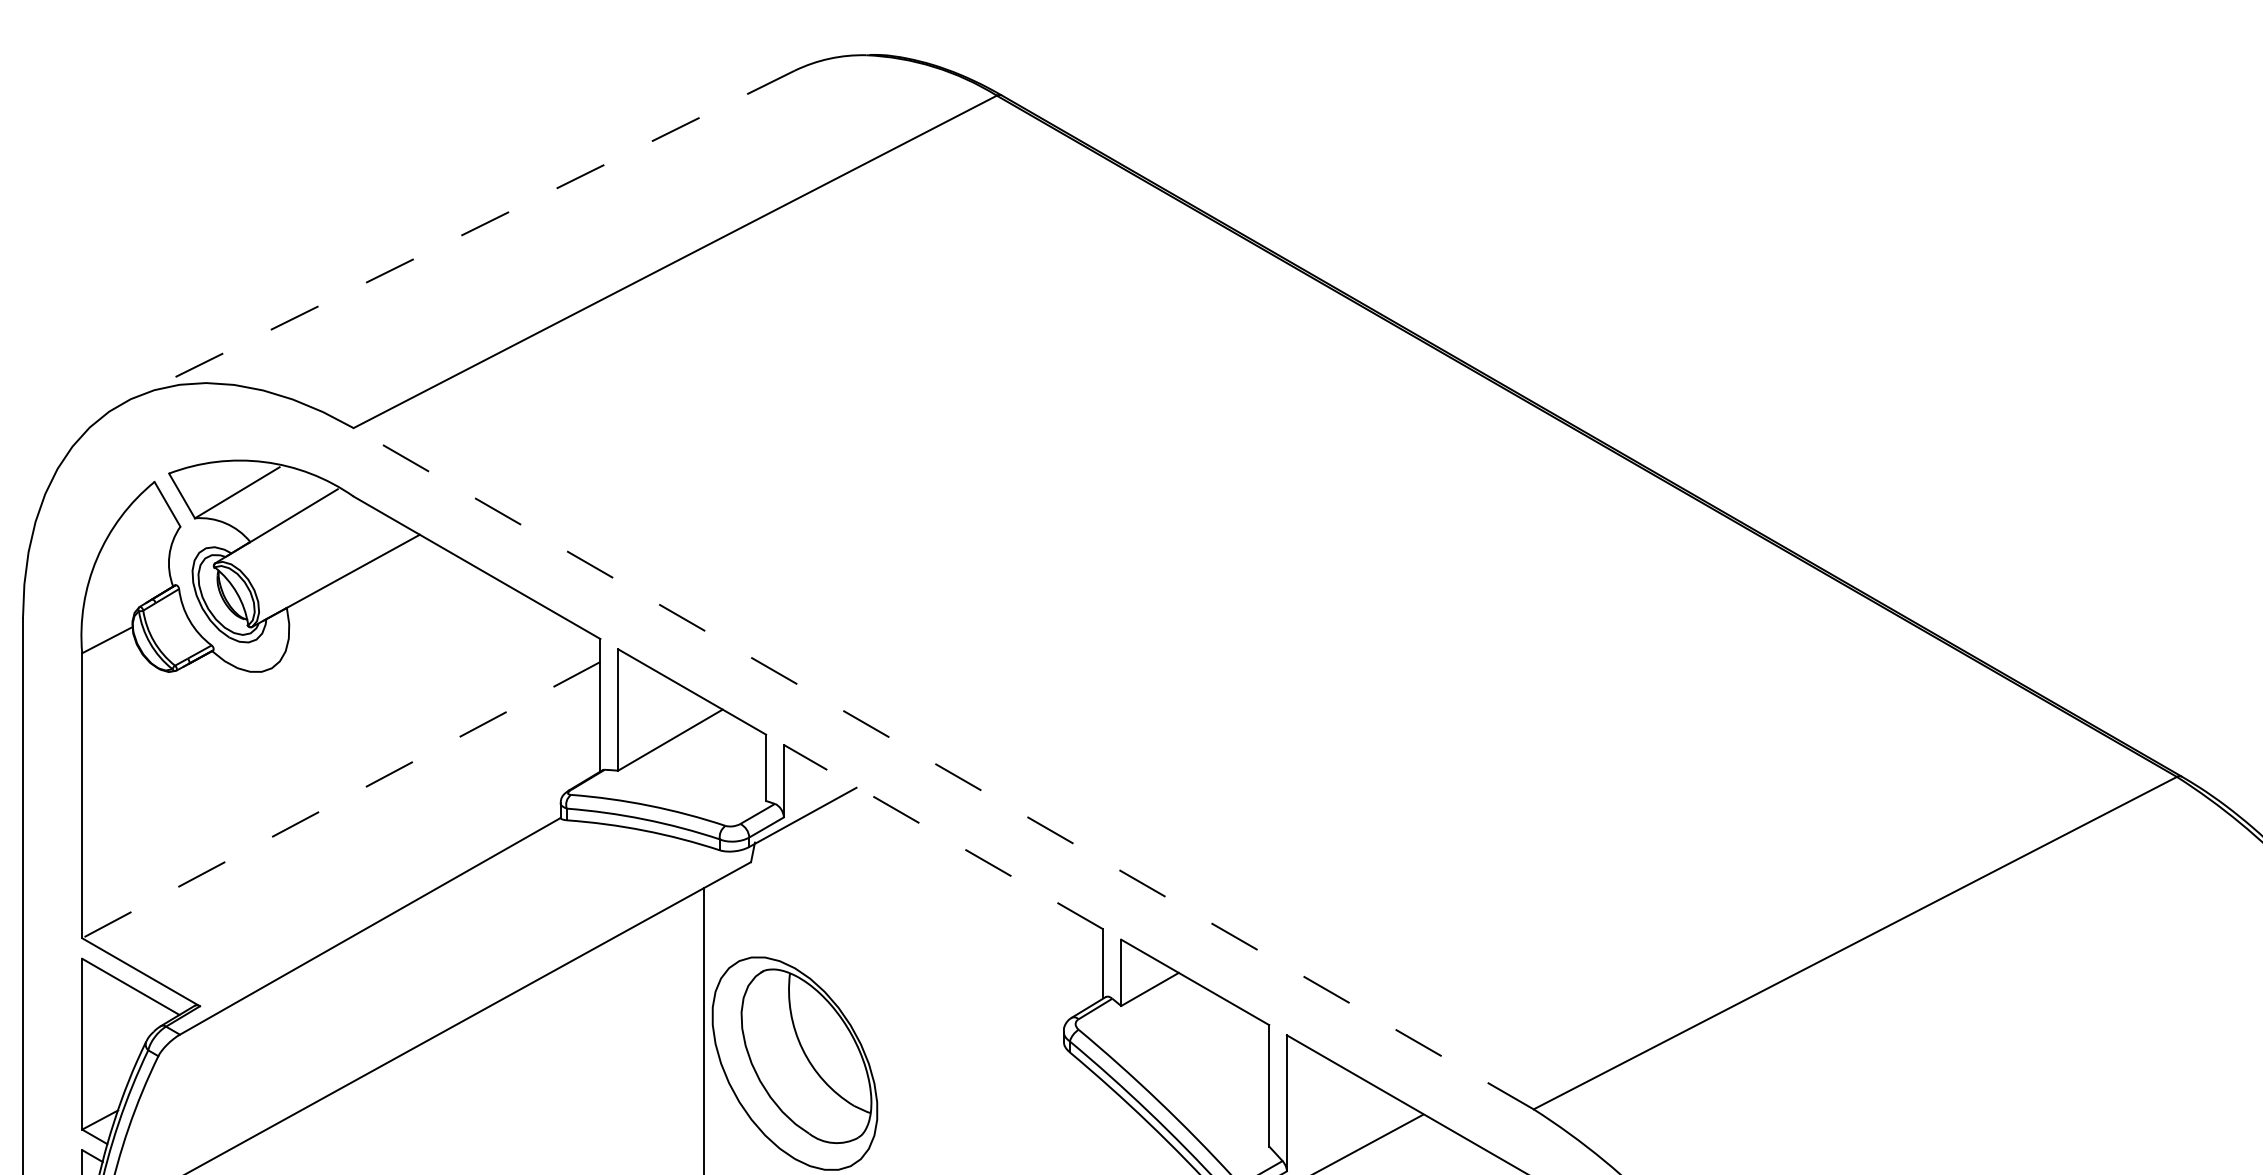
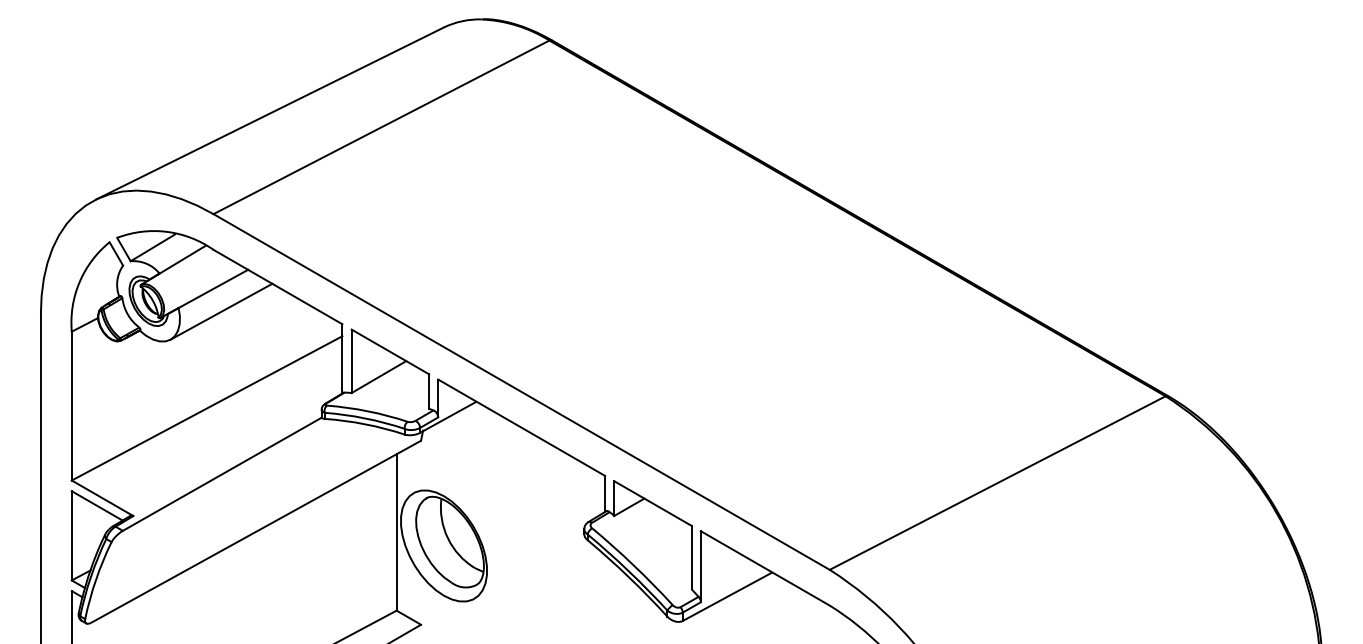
line: (460, 235) -> (269, 113), dashed -> solid
line: (368, 614) -> (221, 311), added
line: (943, 767) -> (521, 391), dashed -> solid
line: (340, 800) -> (206, 408), dashed -> solid
line: (943, 836) -> (521, 427), dashed -> solid

